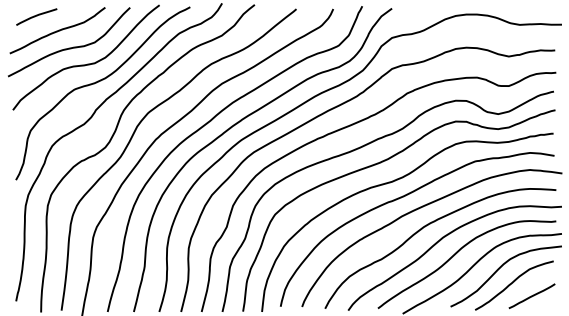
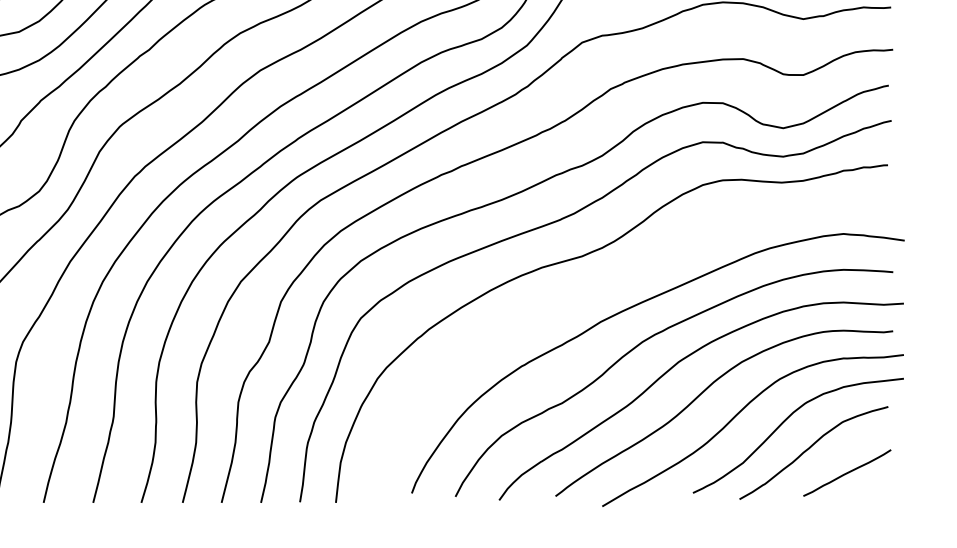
curve: (401, 198) -> (600, 287), removed

